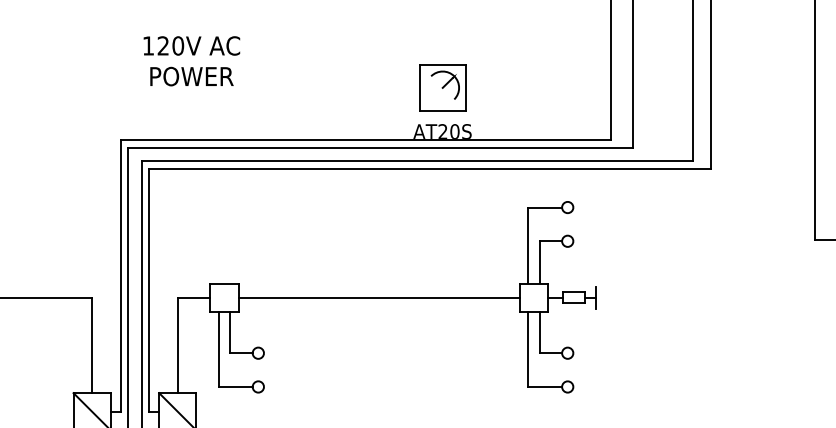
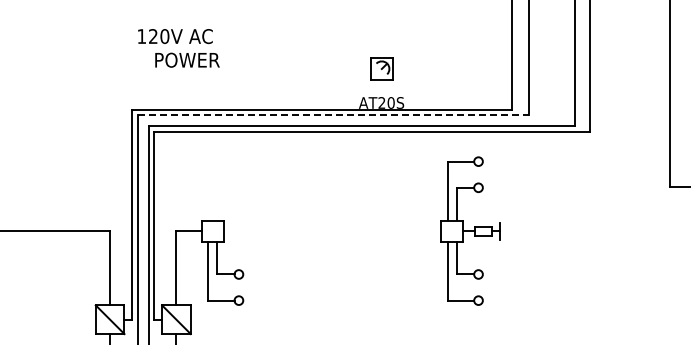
text: (191, 45) -> (175, 36), moved
part: (442, 87) -> (381, 68), size x0.6
line: (380, 147) -> (333, 115), solid -> dashed
line: (379, 297) -> (332, 231), removed

